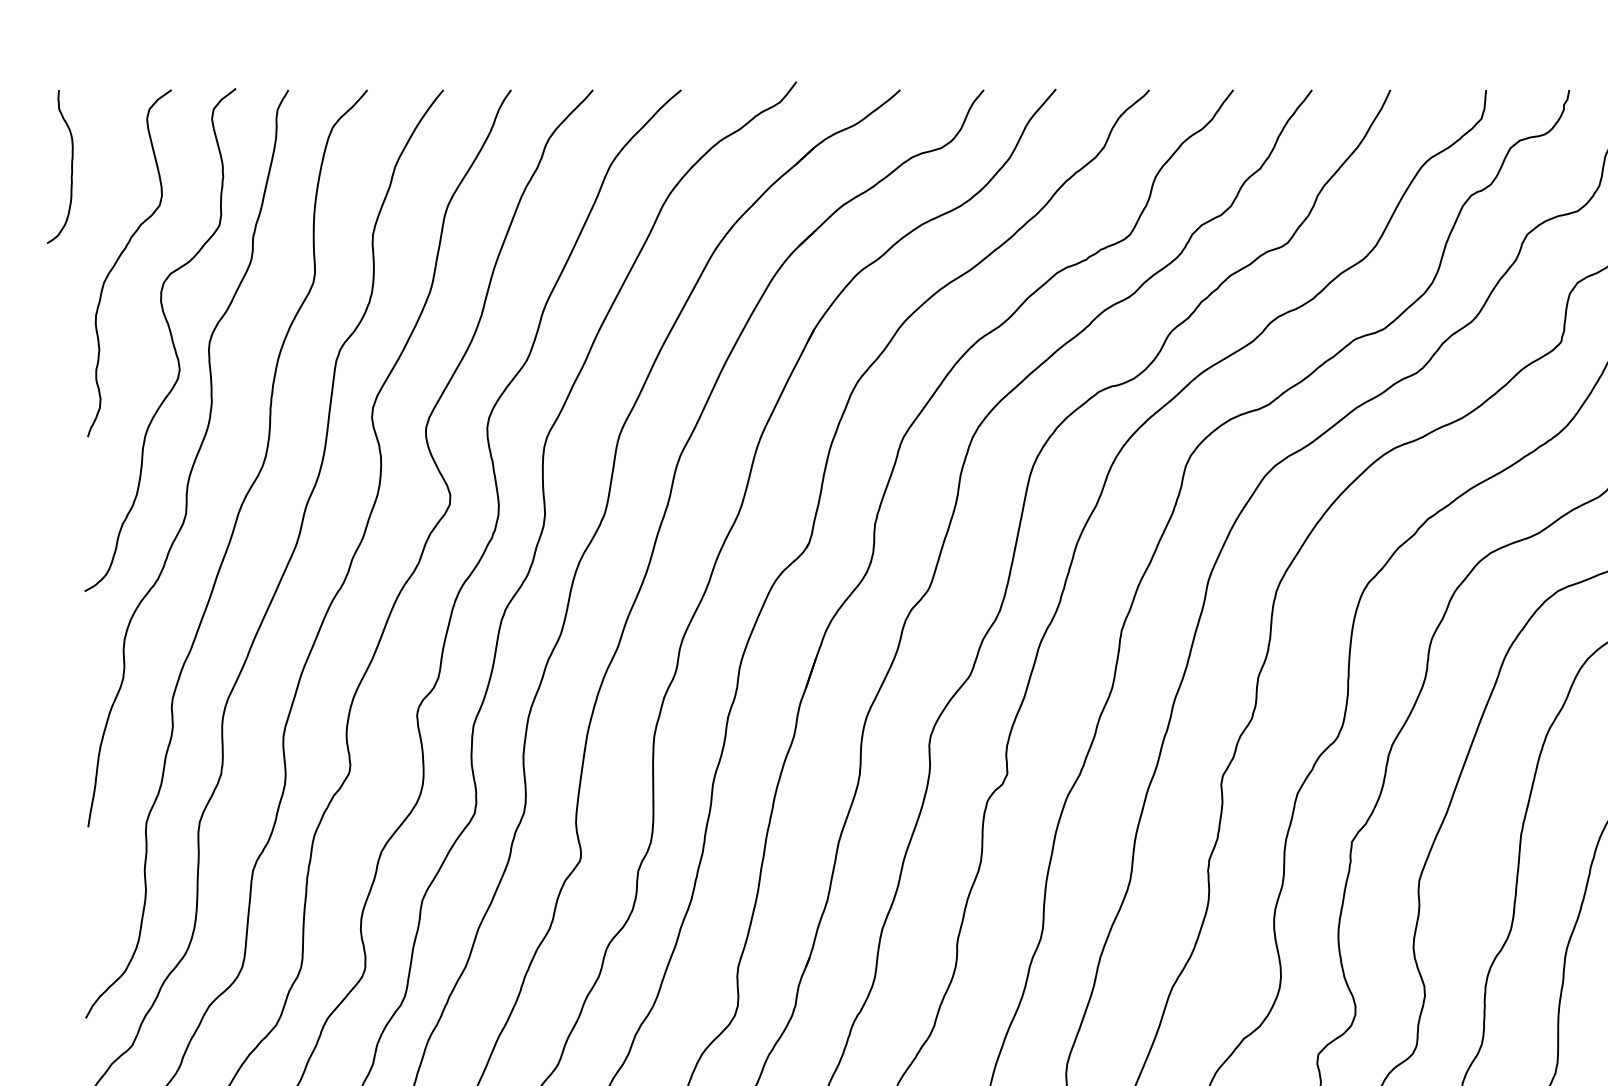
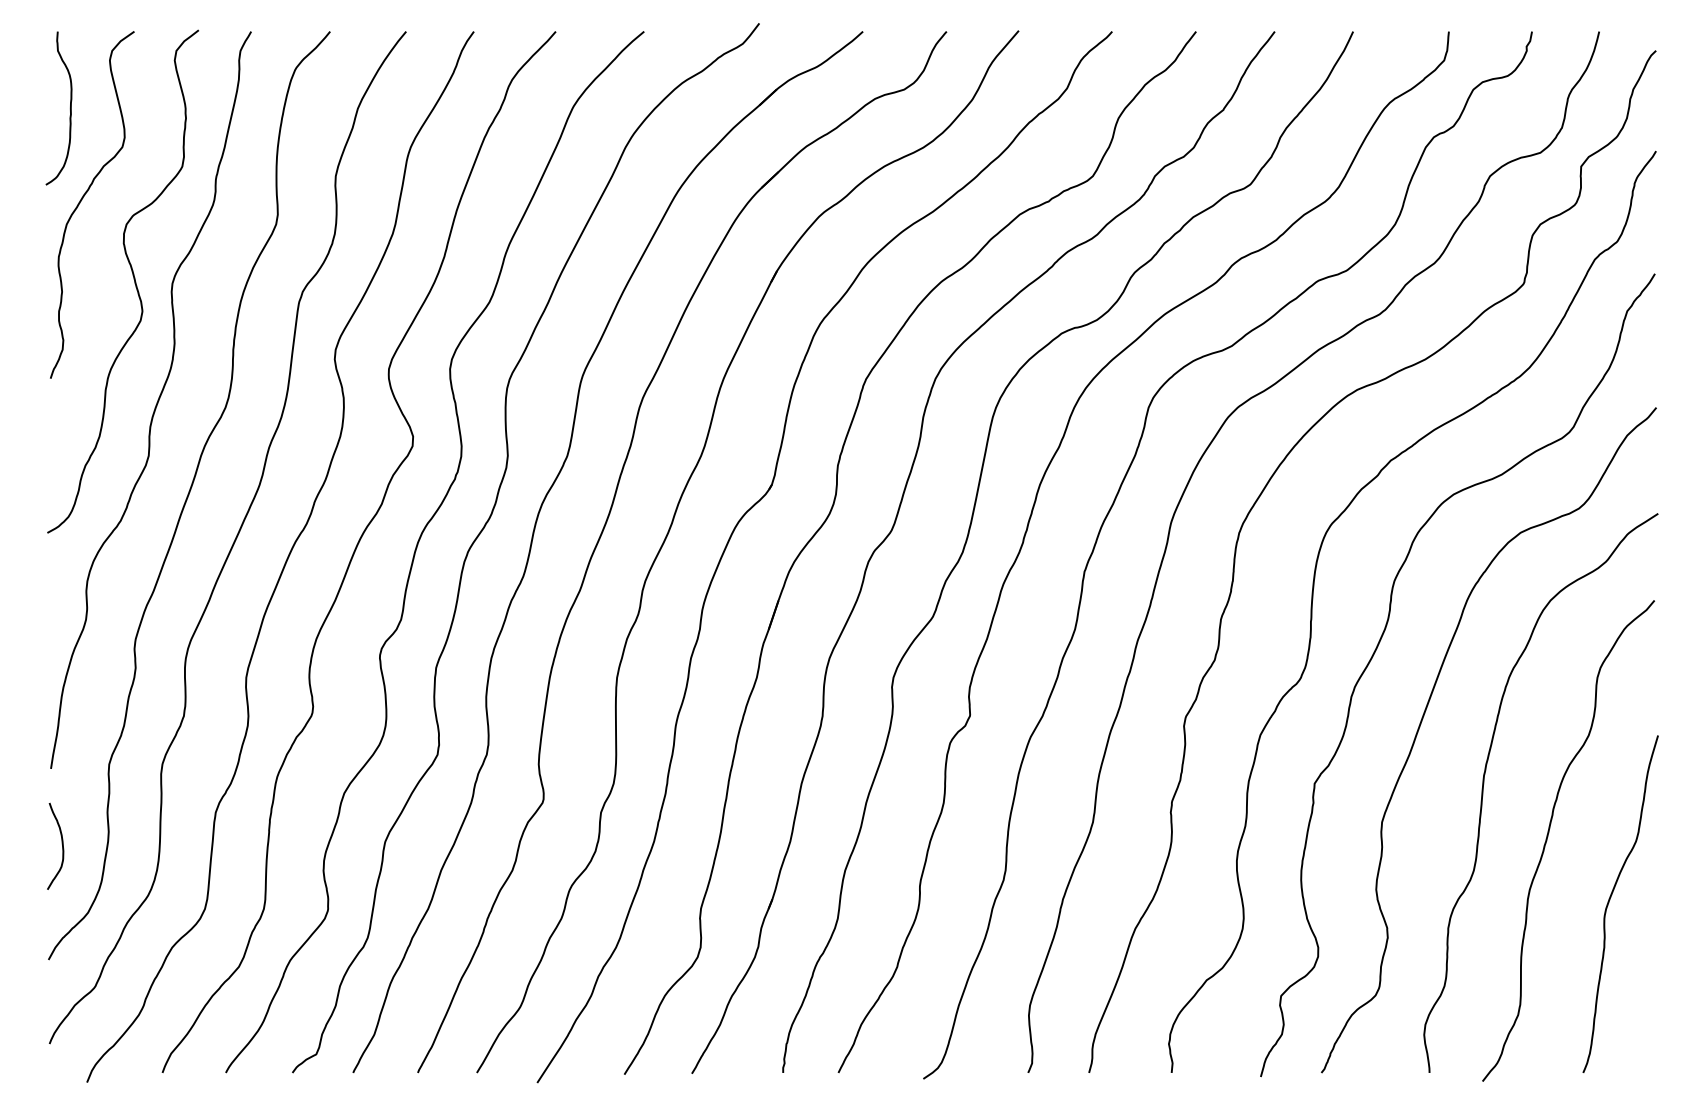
curve: (70, 166) -> (69, 108), moved
curve: (98, 902) -> (61, 844), added

